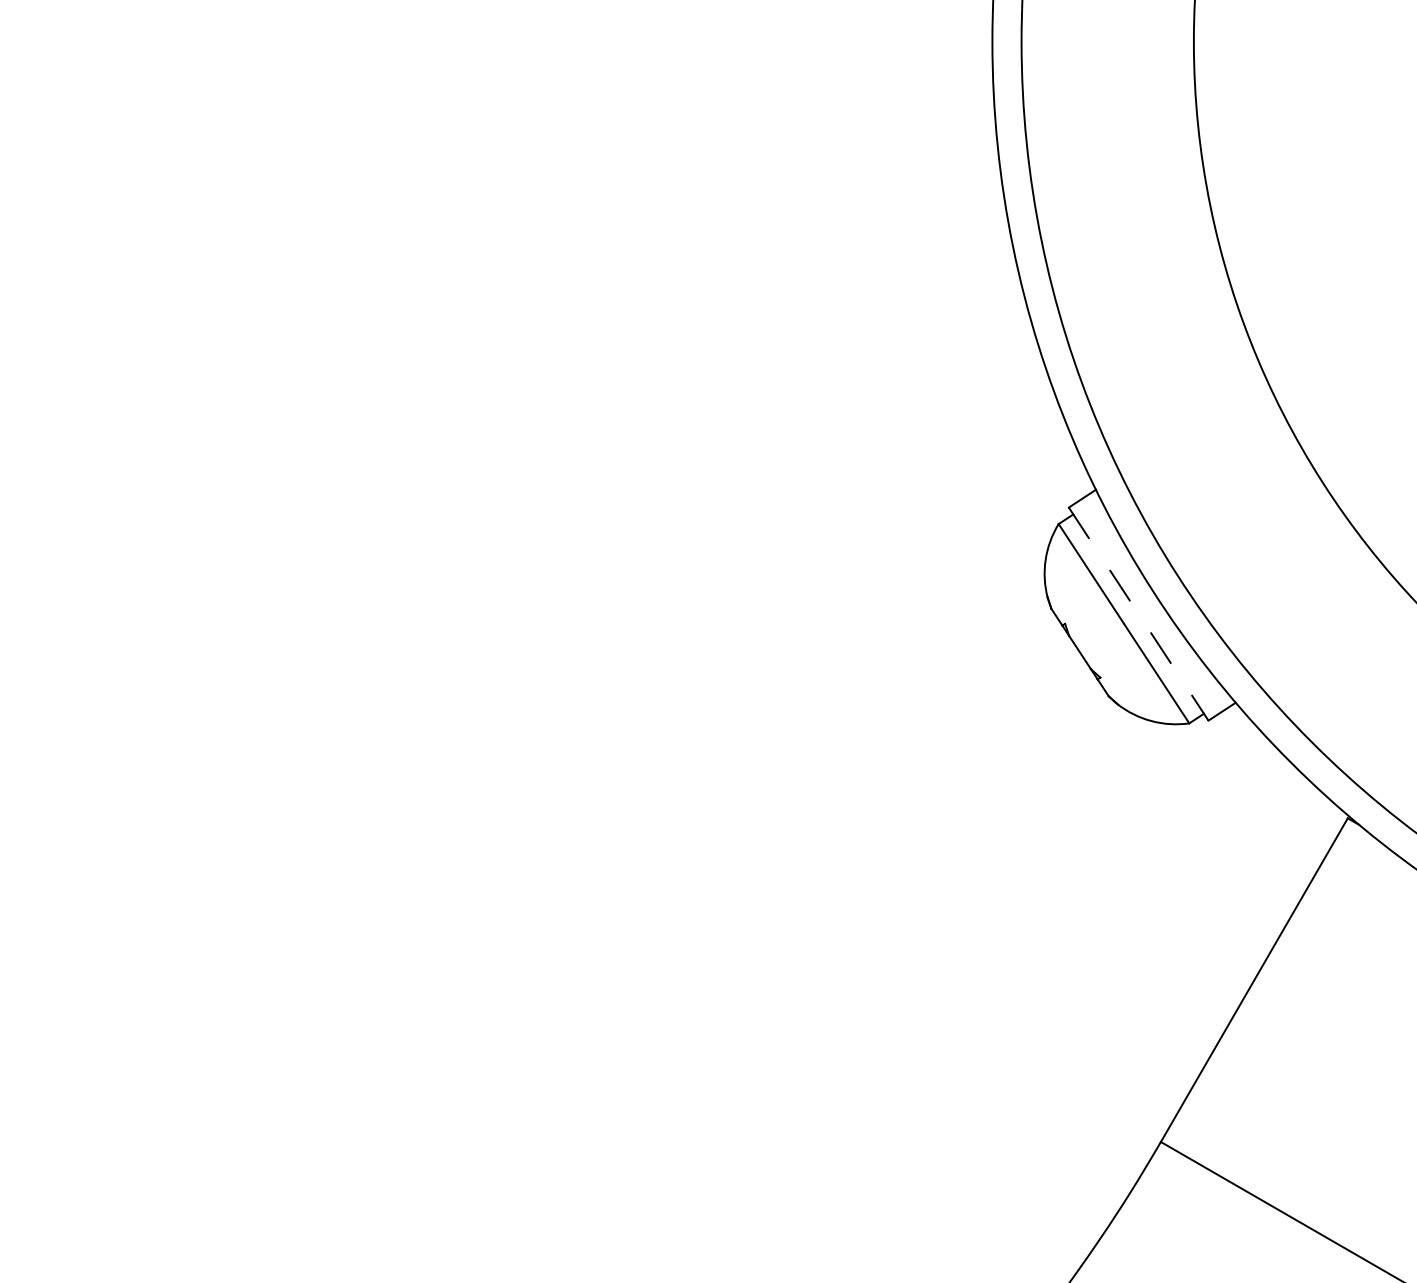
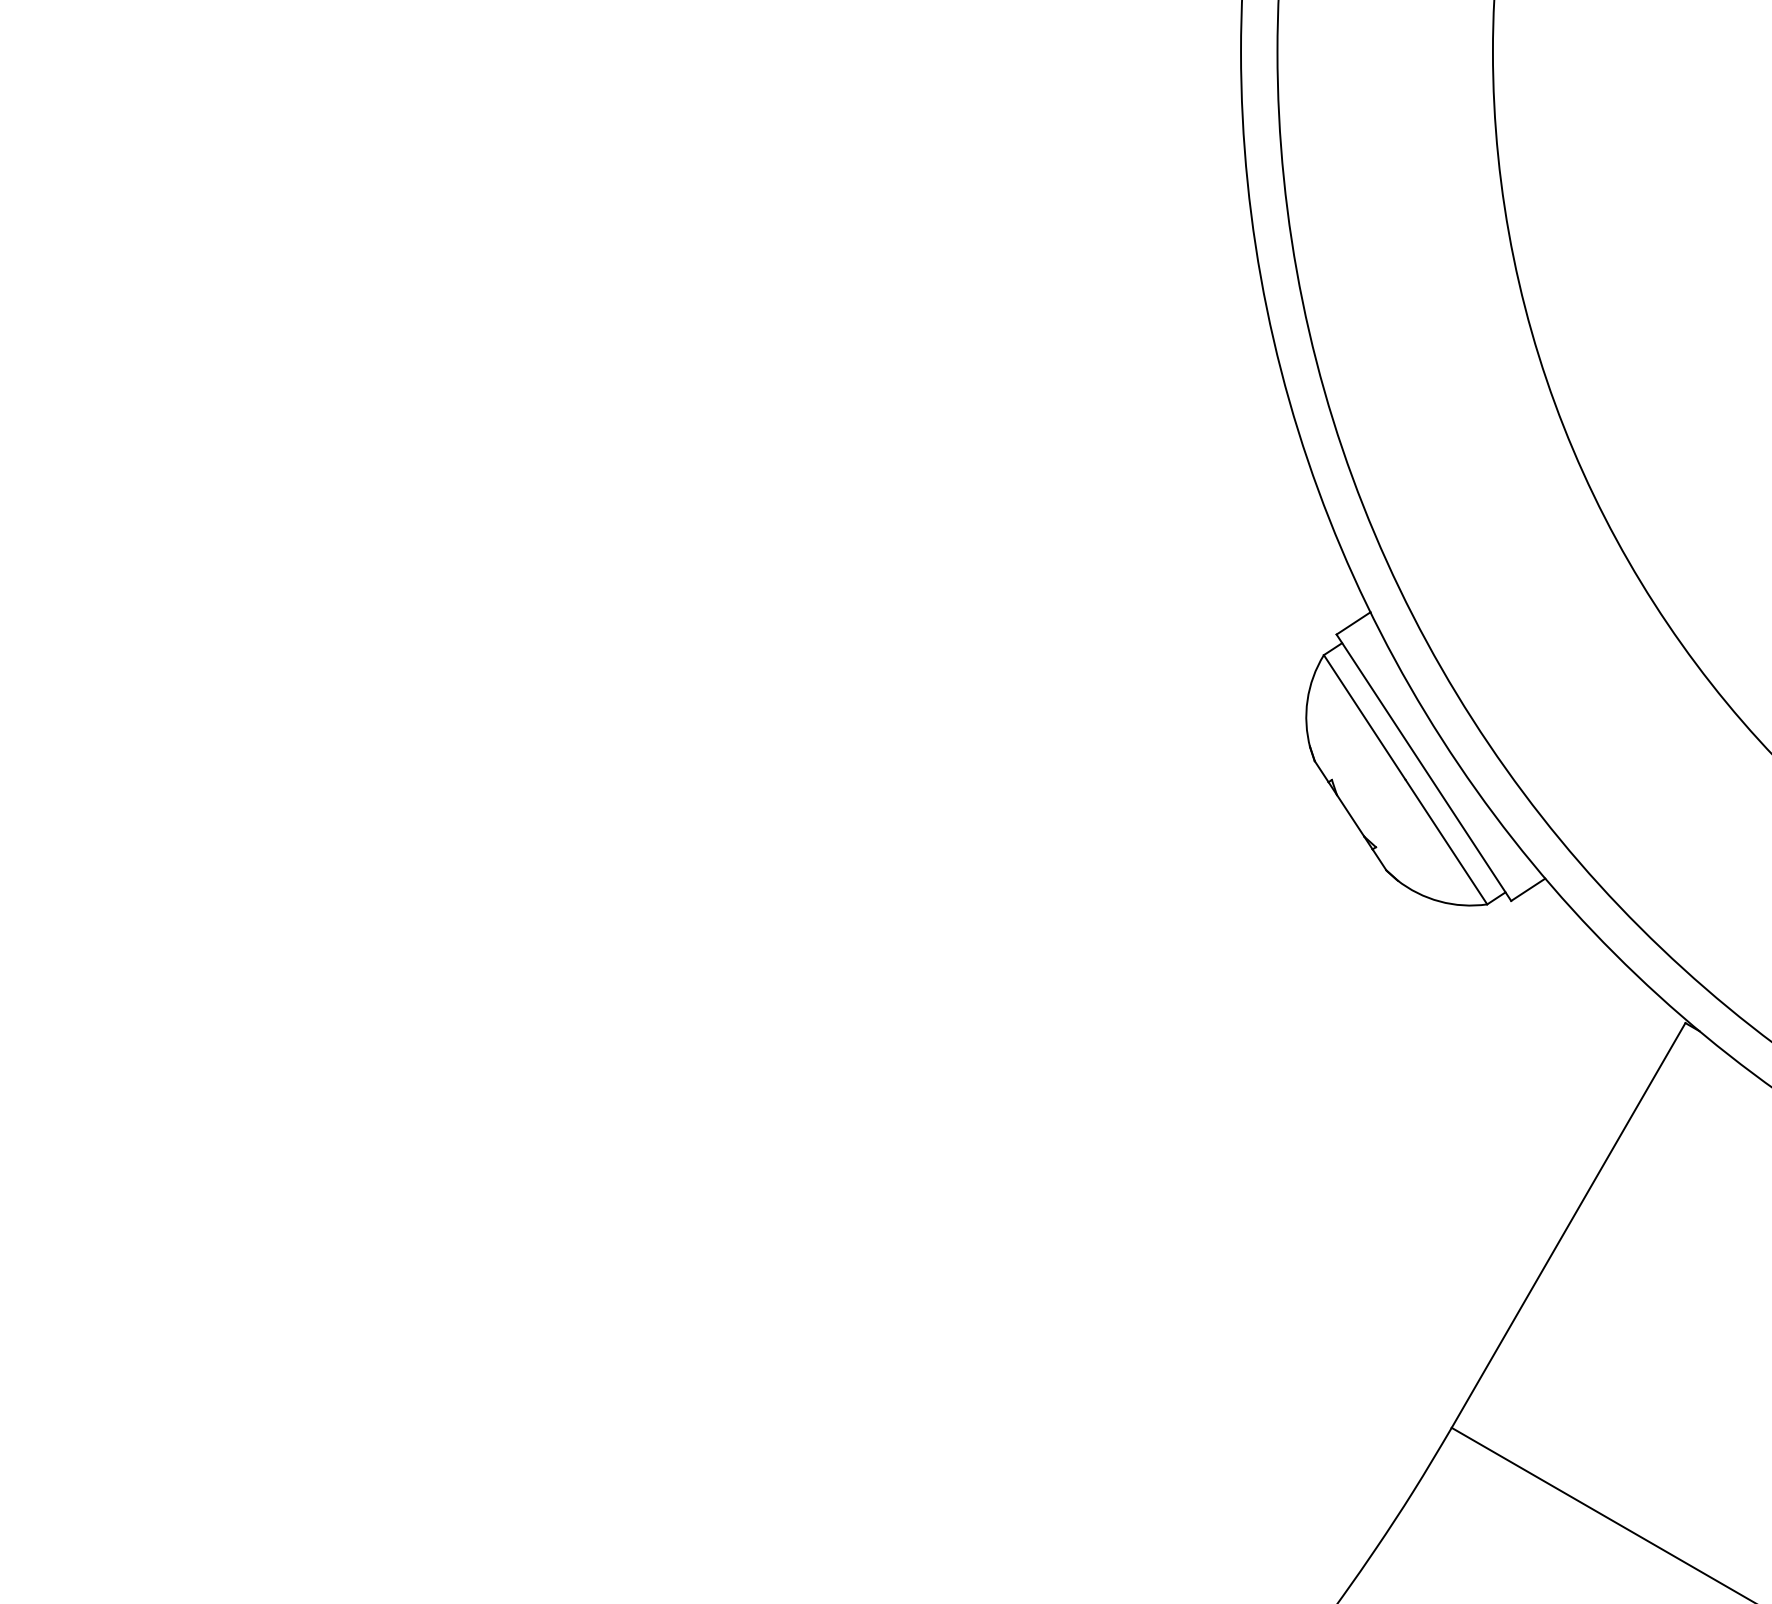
line: (1139, 614) -> (1424, 768), dashed -> solid

